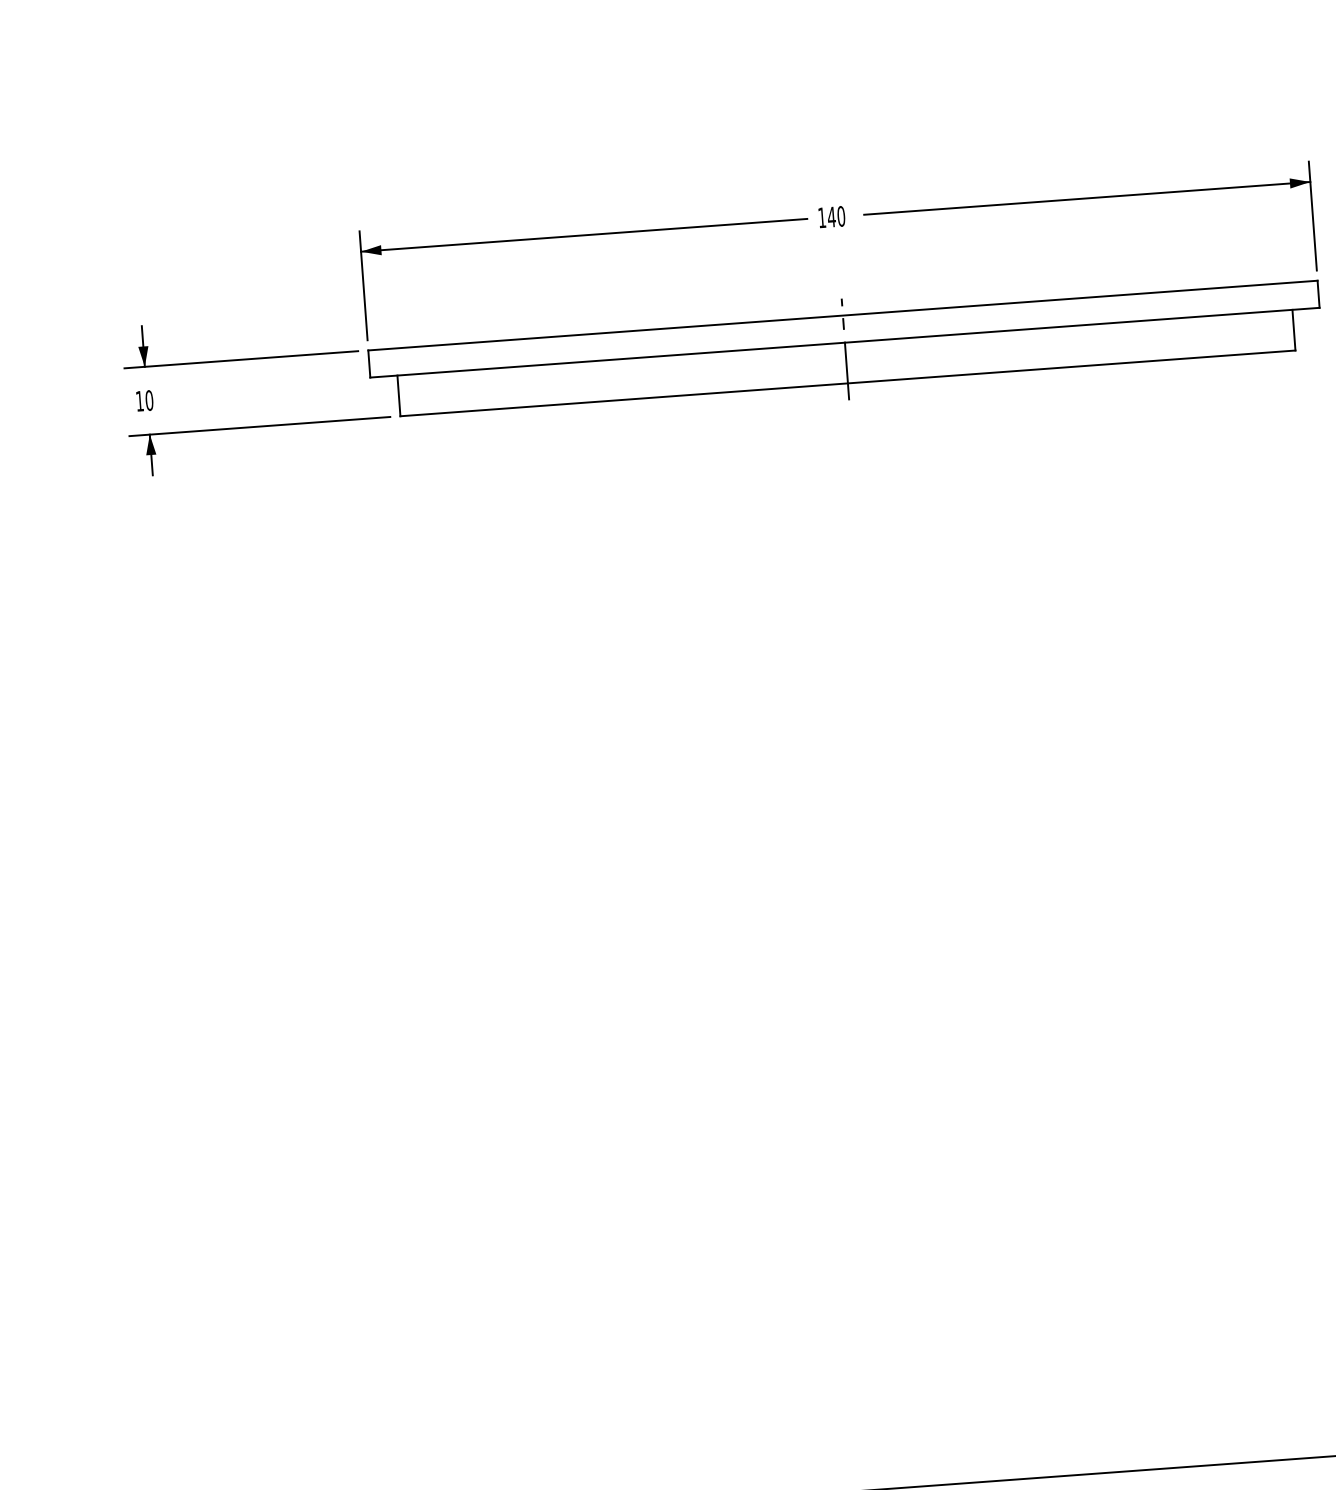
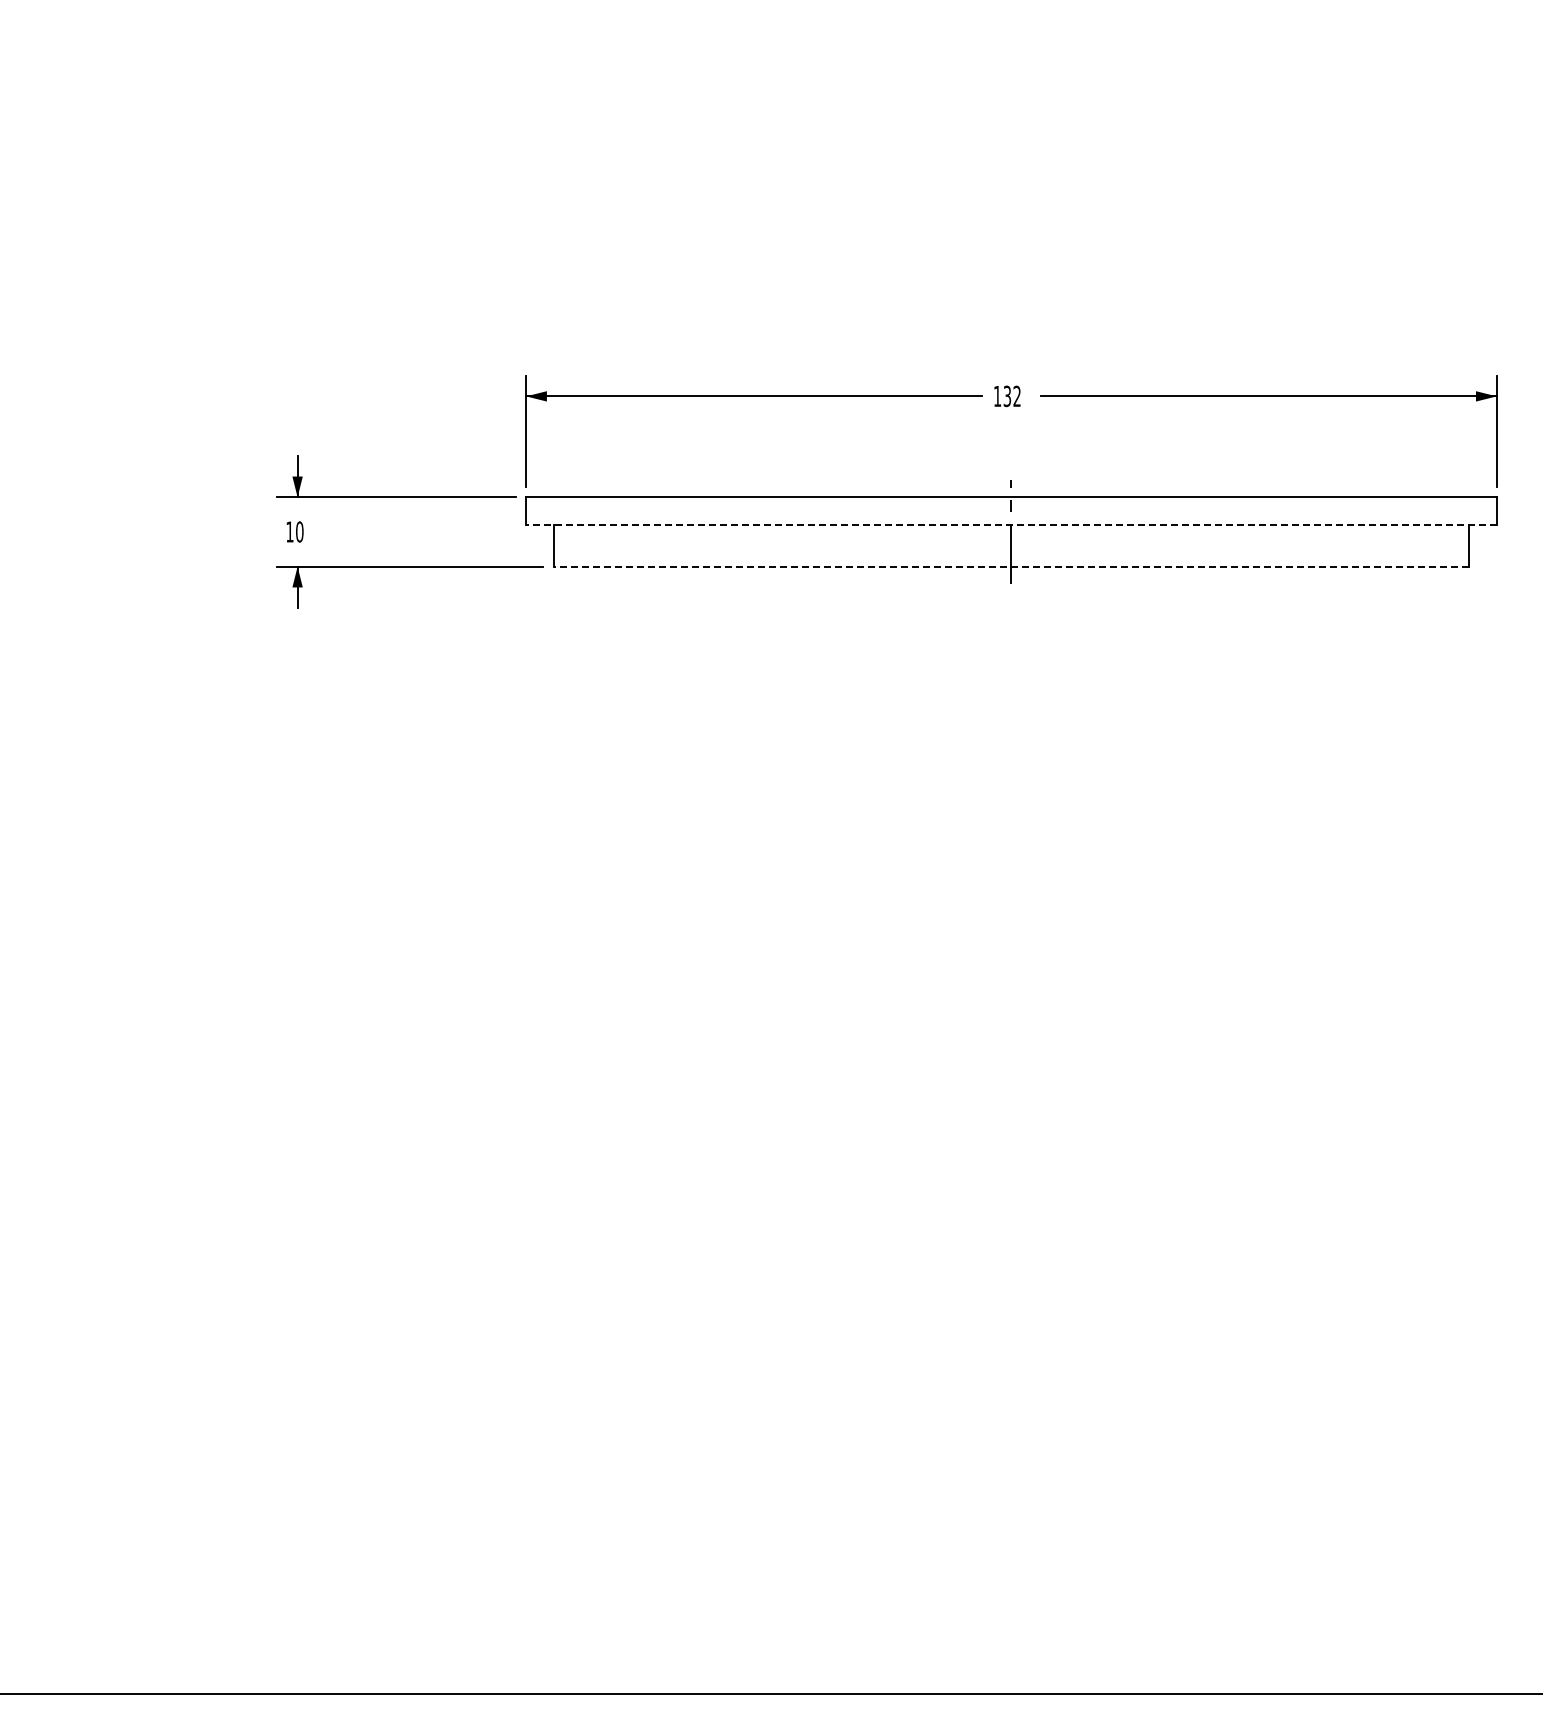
text: (836, 216) -> (1012, 396), 140 -> 132
line: (844, 343) -> (1010, 525), solid -> dashed
line: (847, 383) -> (1011, 566), solid -> dashed

